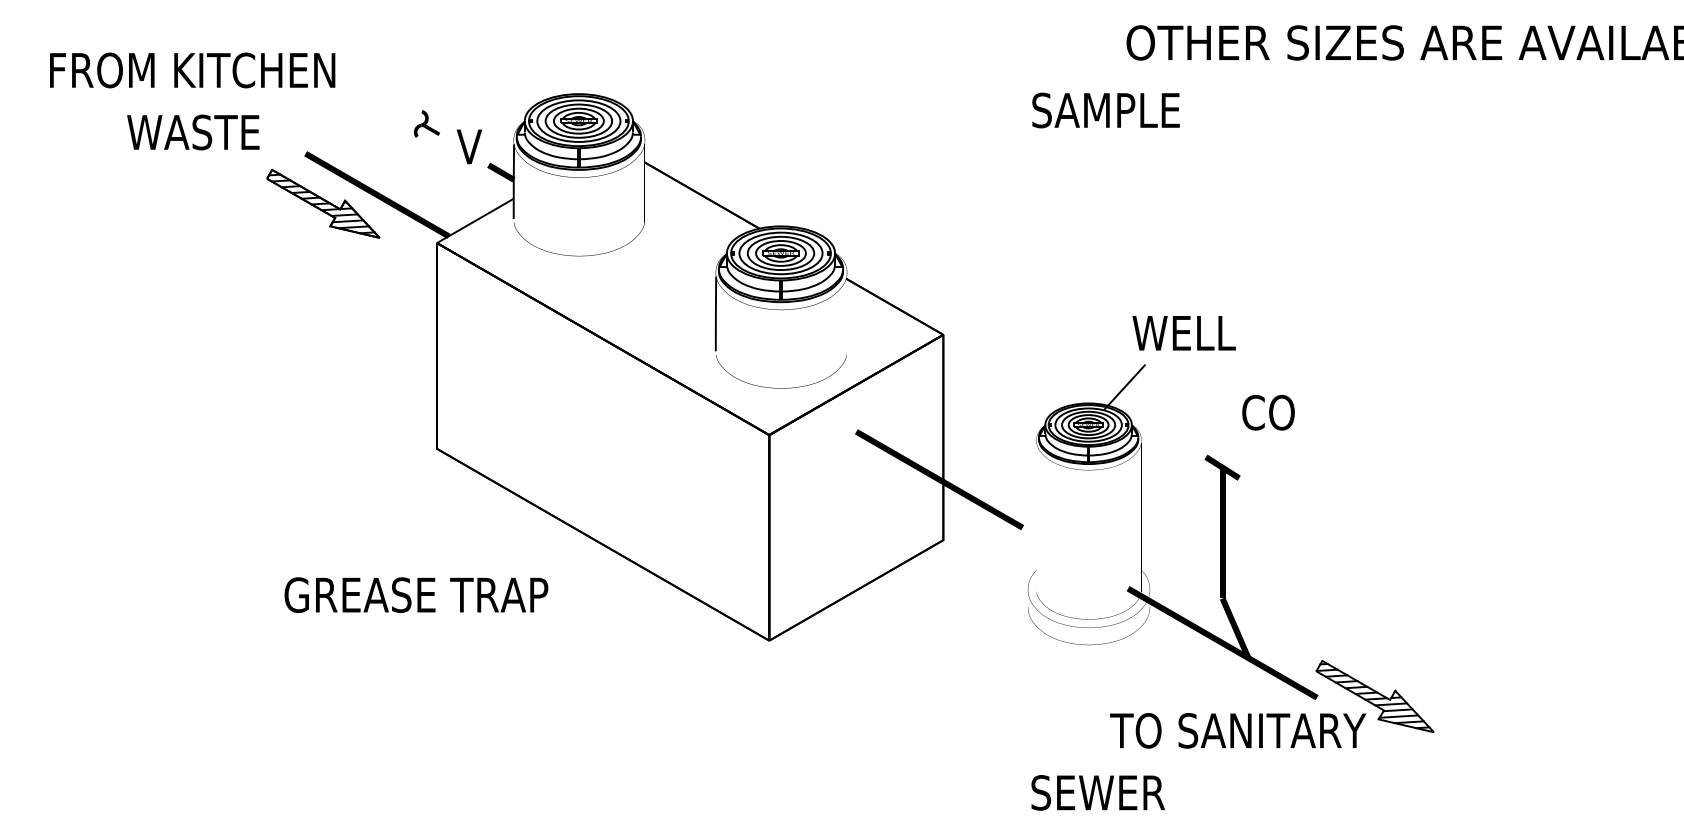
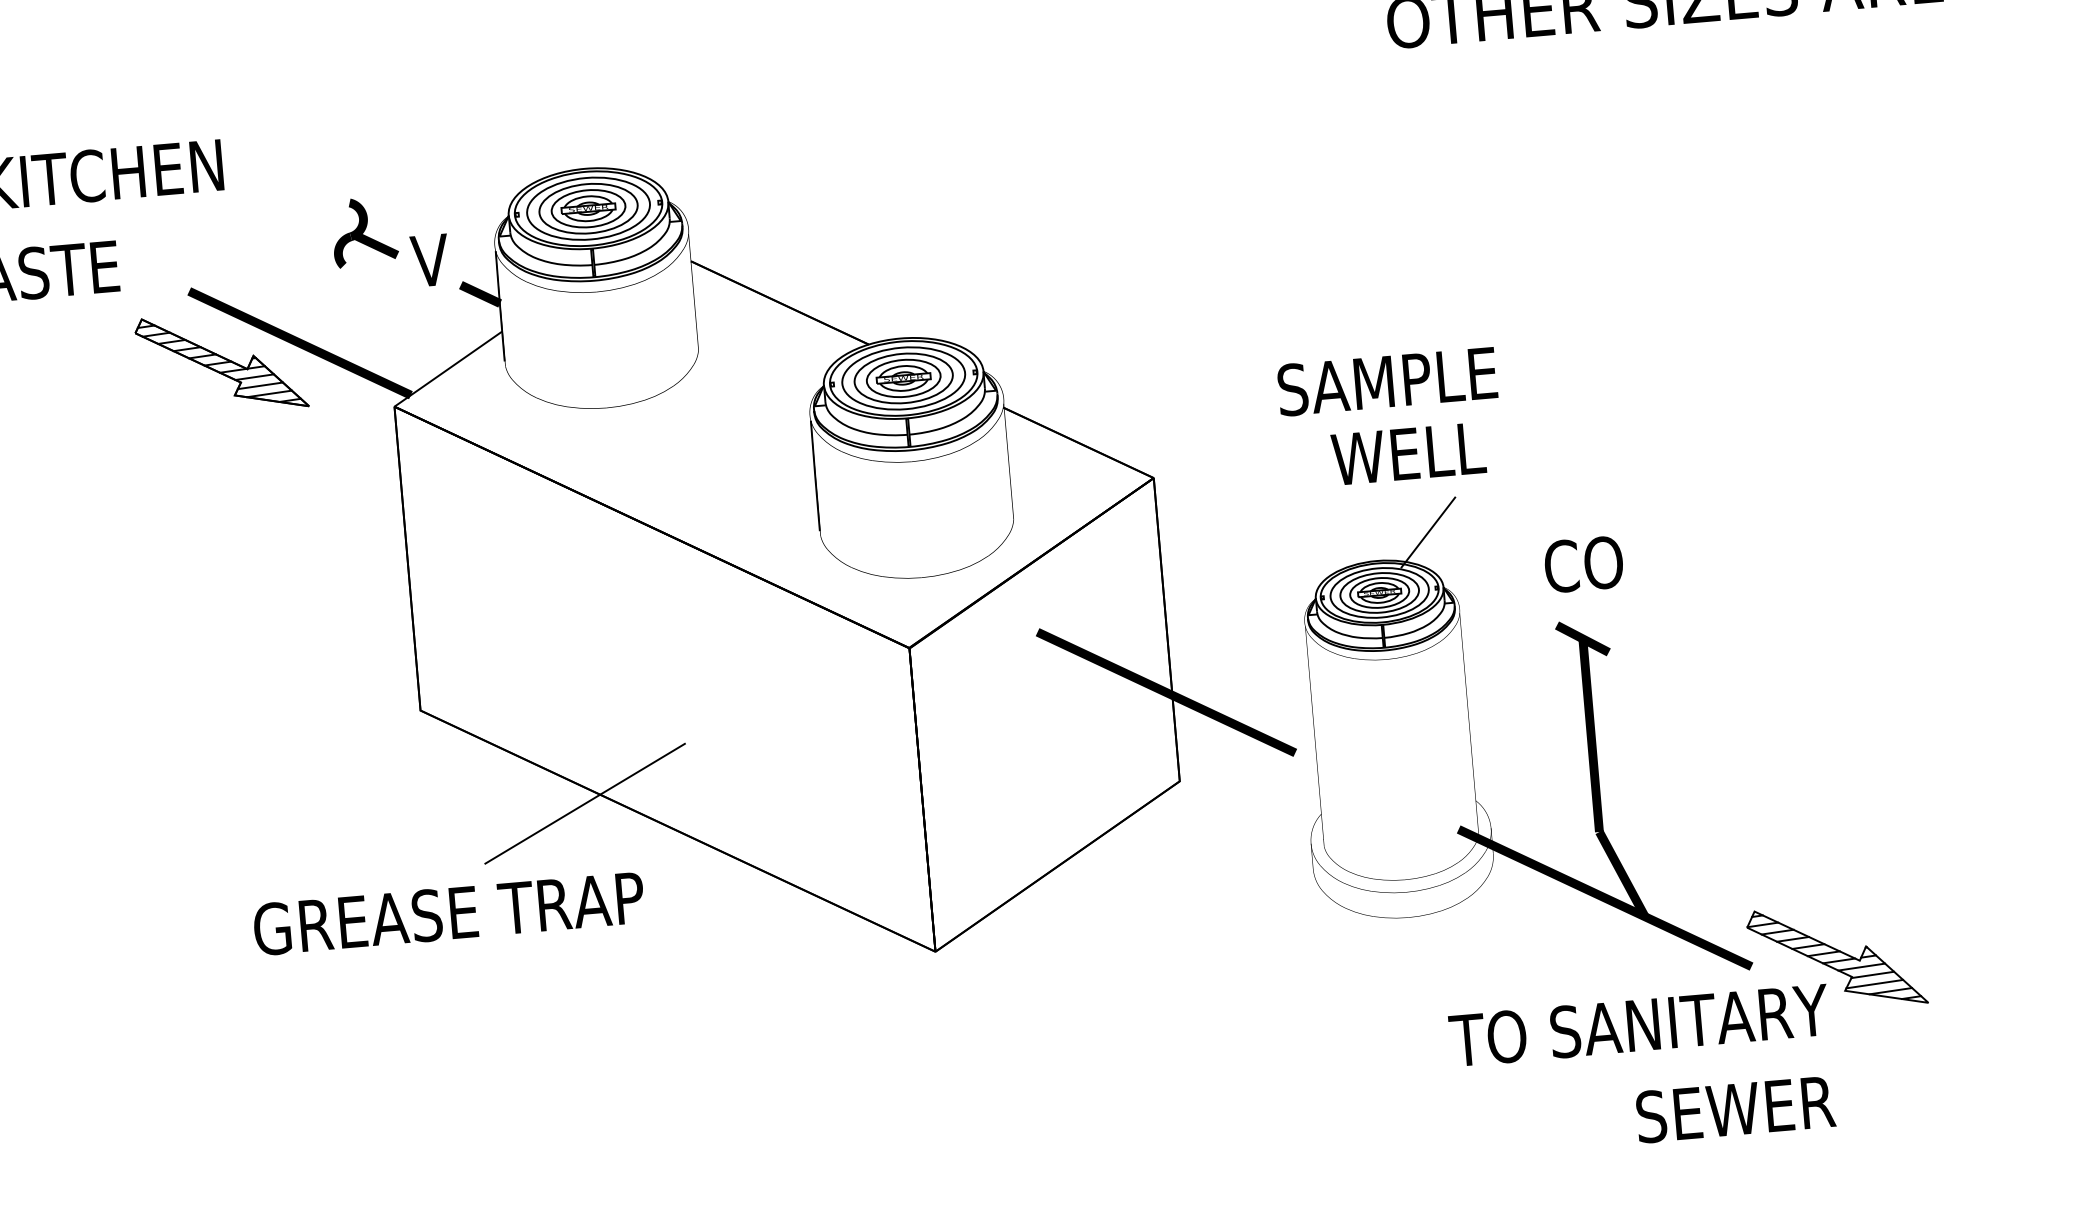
text: (1105, 110) -> (1386, 381), moved
part: (426, 123) -> (363, 231), size x1.67
text: (1183, 333) -> (1407, 454), moved
text: (1268, 412) -> (1583, 564), moved
line: (541, 520) -> (583, 803), added
text: (416, 594) -> (449, 912), moved
text: (1097, 792) -> (1734, 1109), moved

